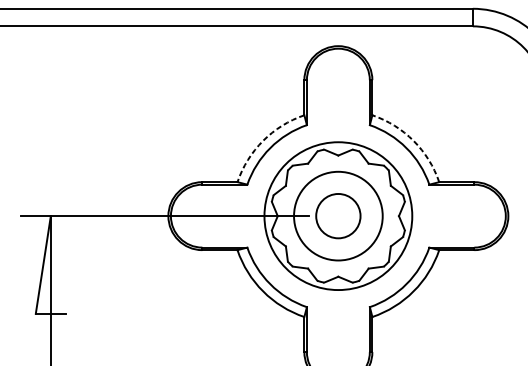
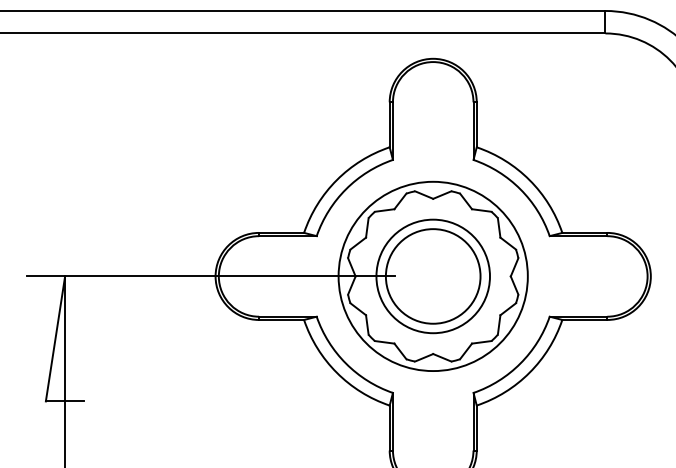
arc: (262, 141) -> (336, 180), dashed -> solid
arc: (413, 141) -> (529, 180), dashed -> solid
circle: (337, 216) -> (432, 276), size x1.67

